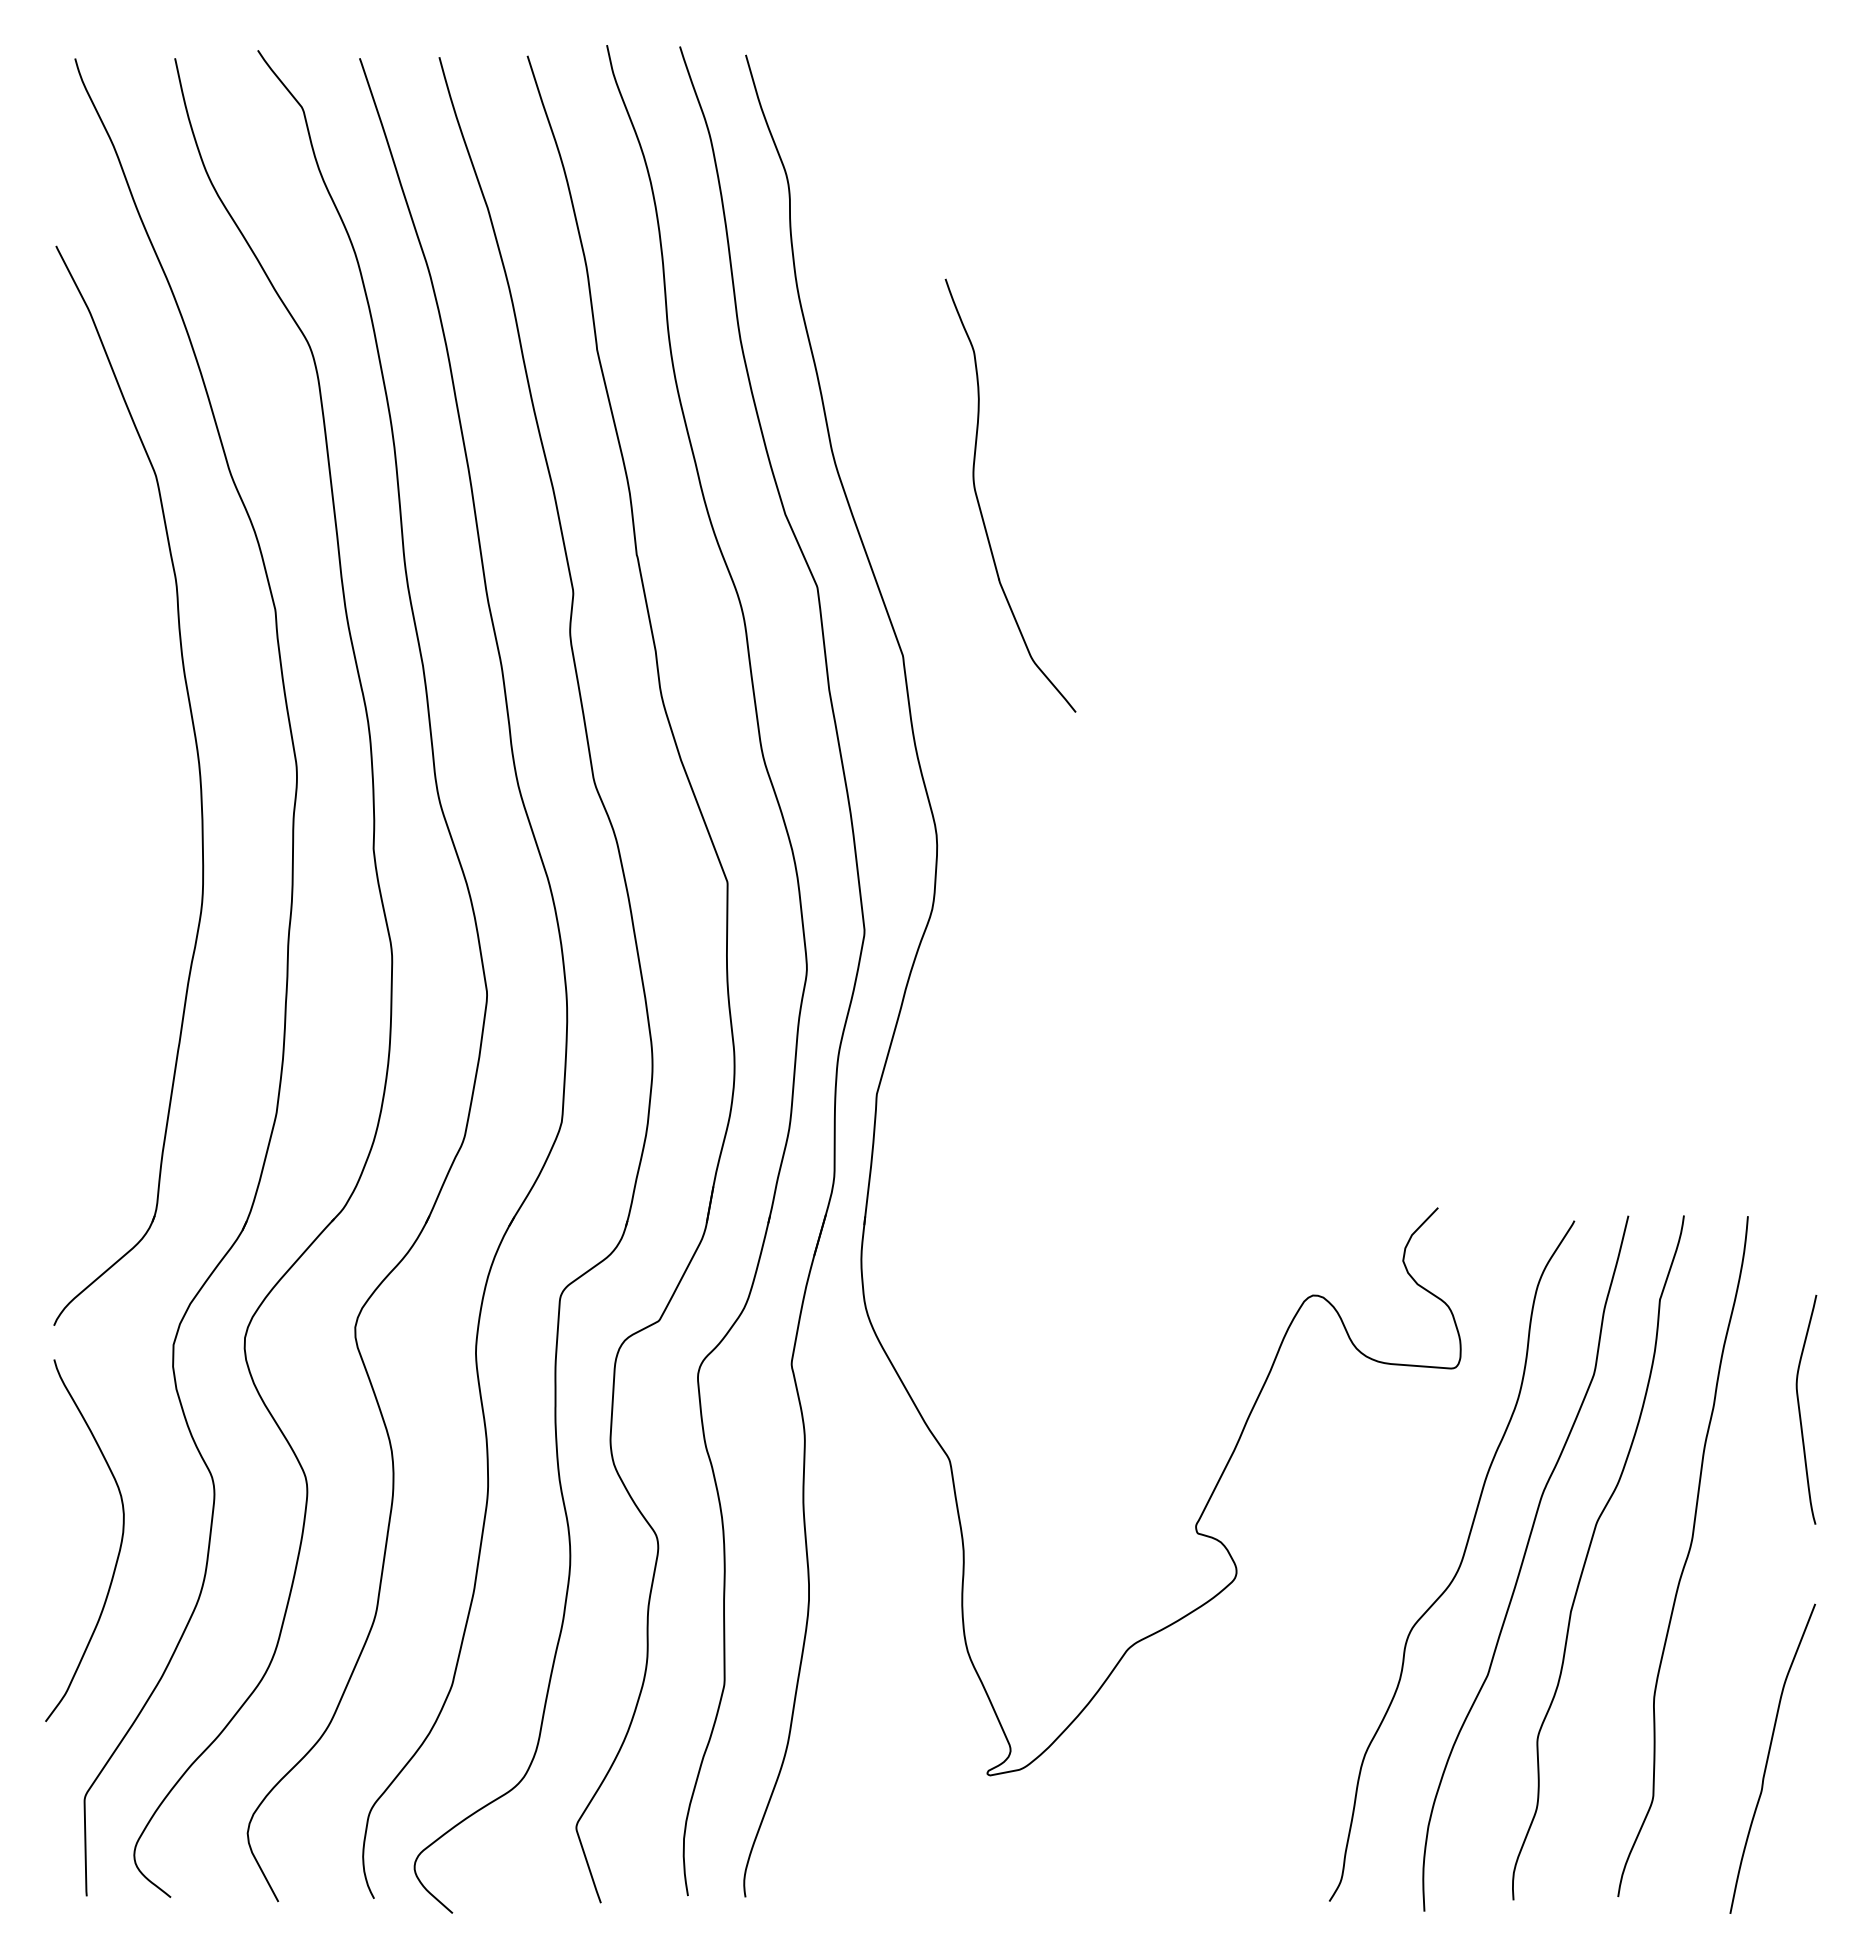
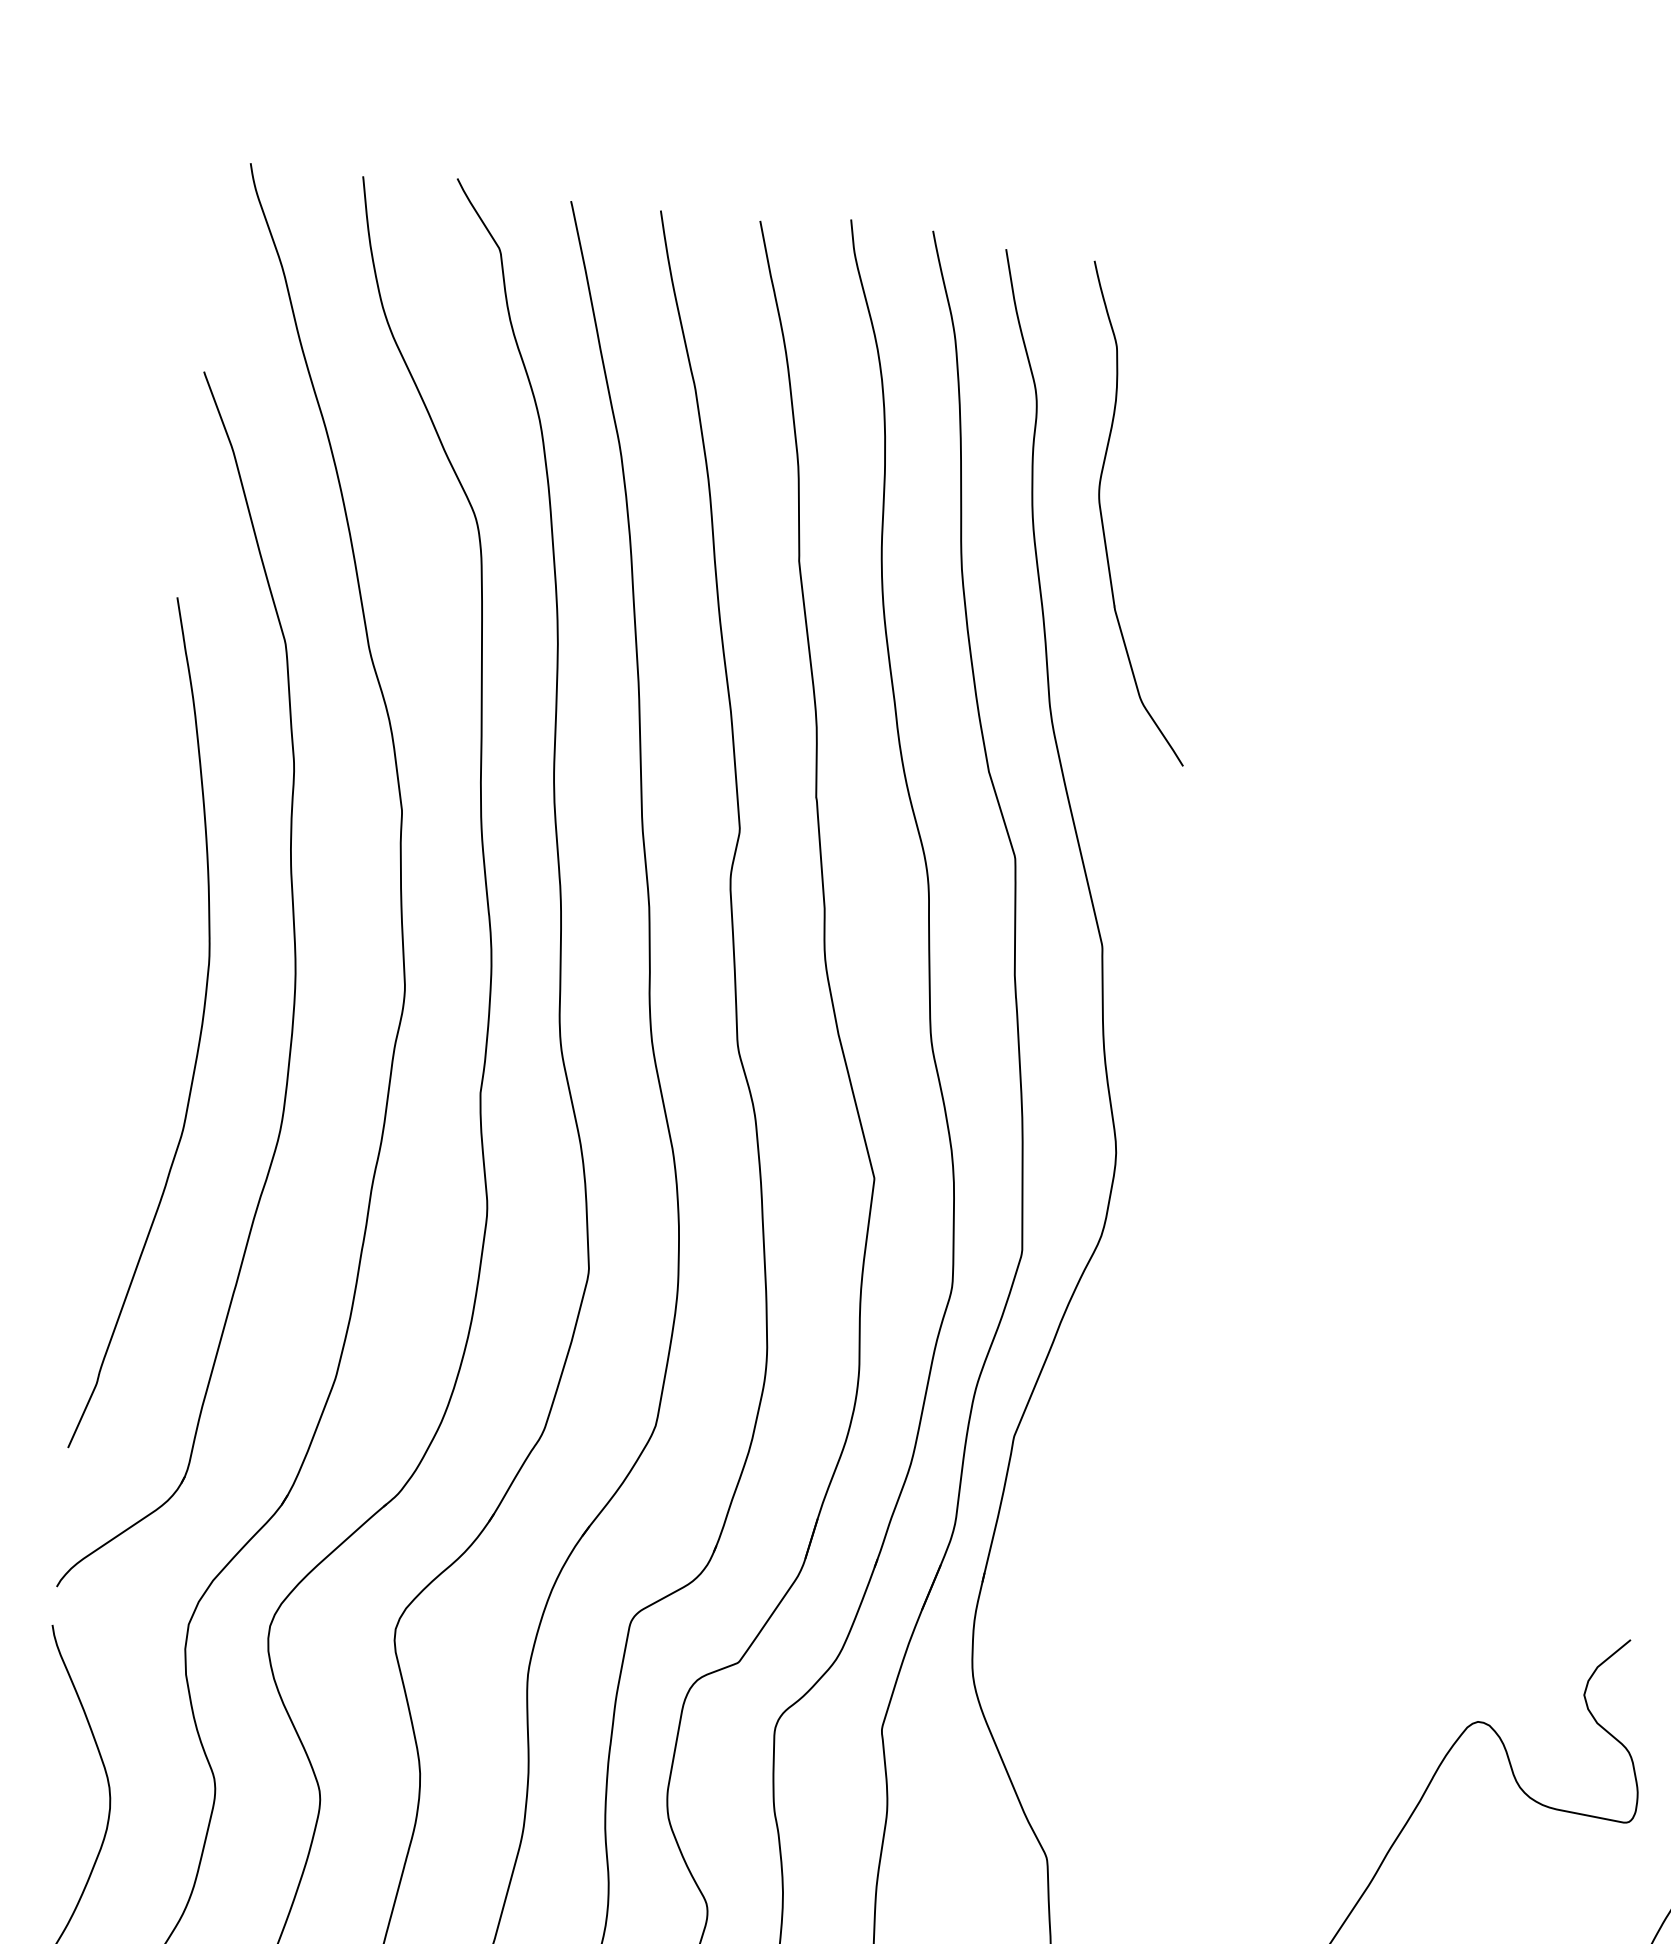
curve: (979, 502) -> (1102, 517), moved
curve: (121, 824) -> (199, 1031), added

